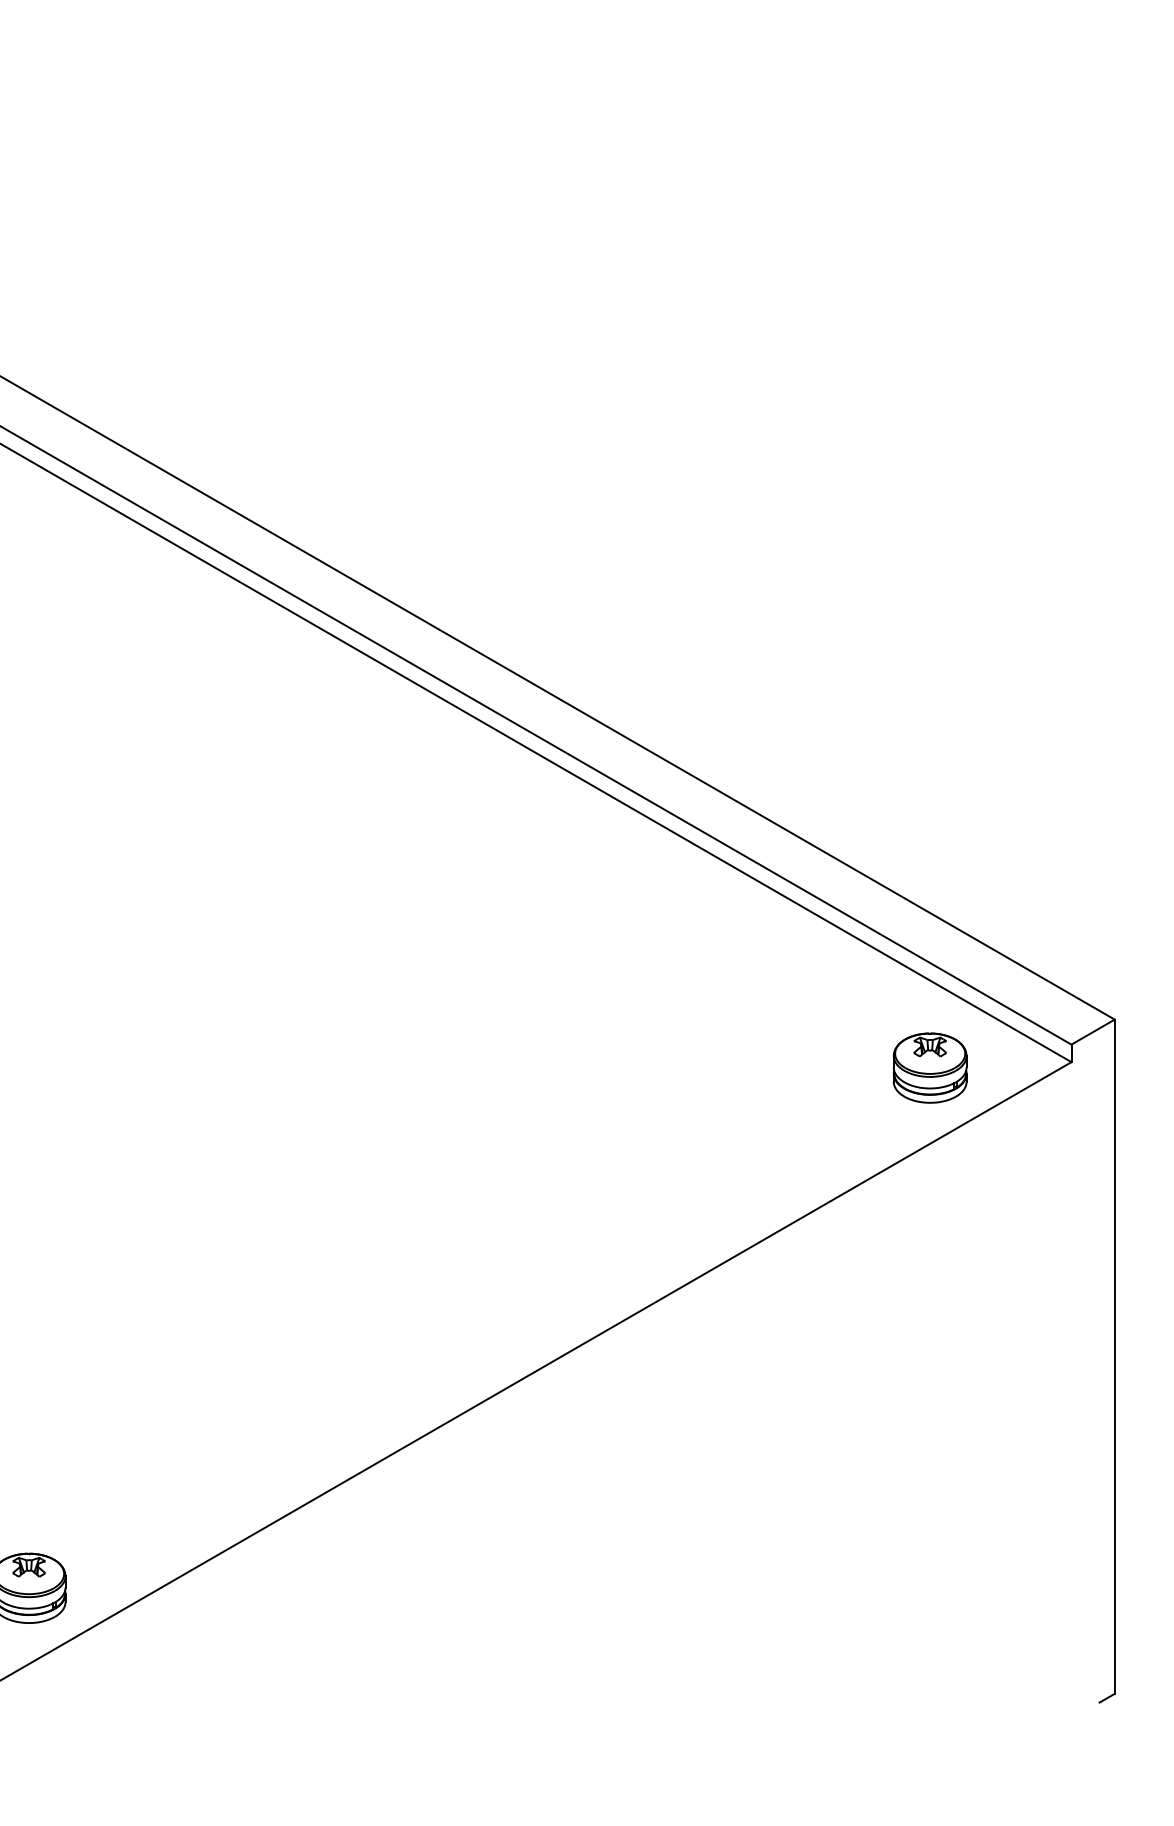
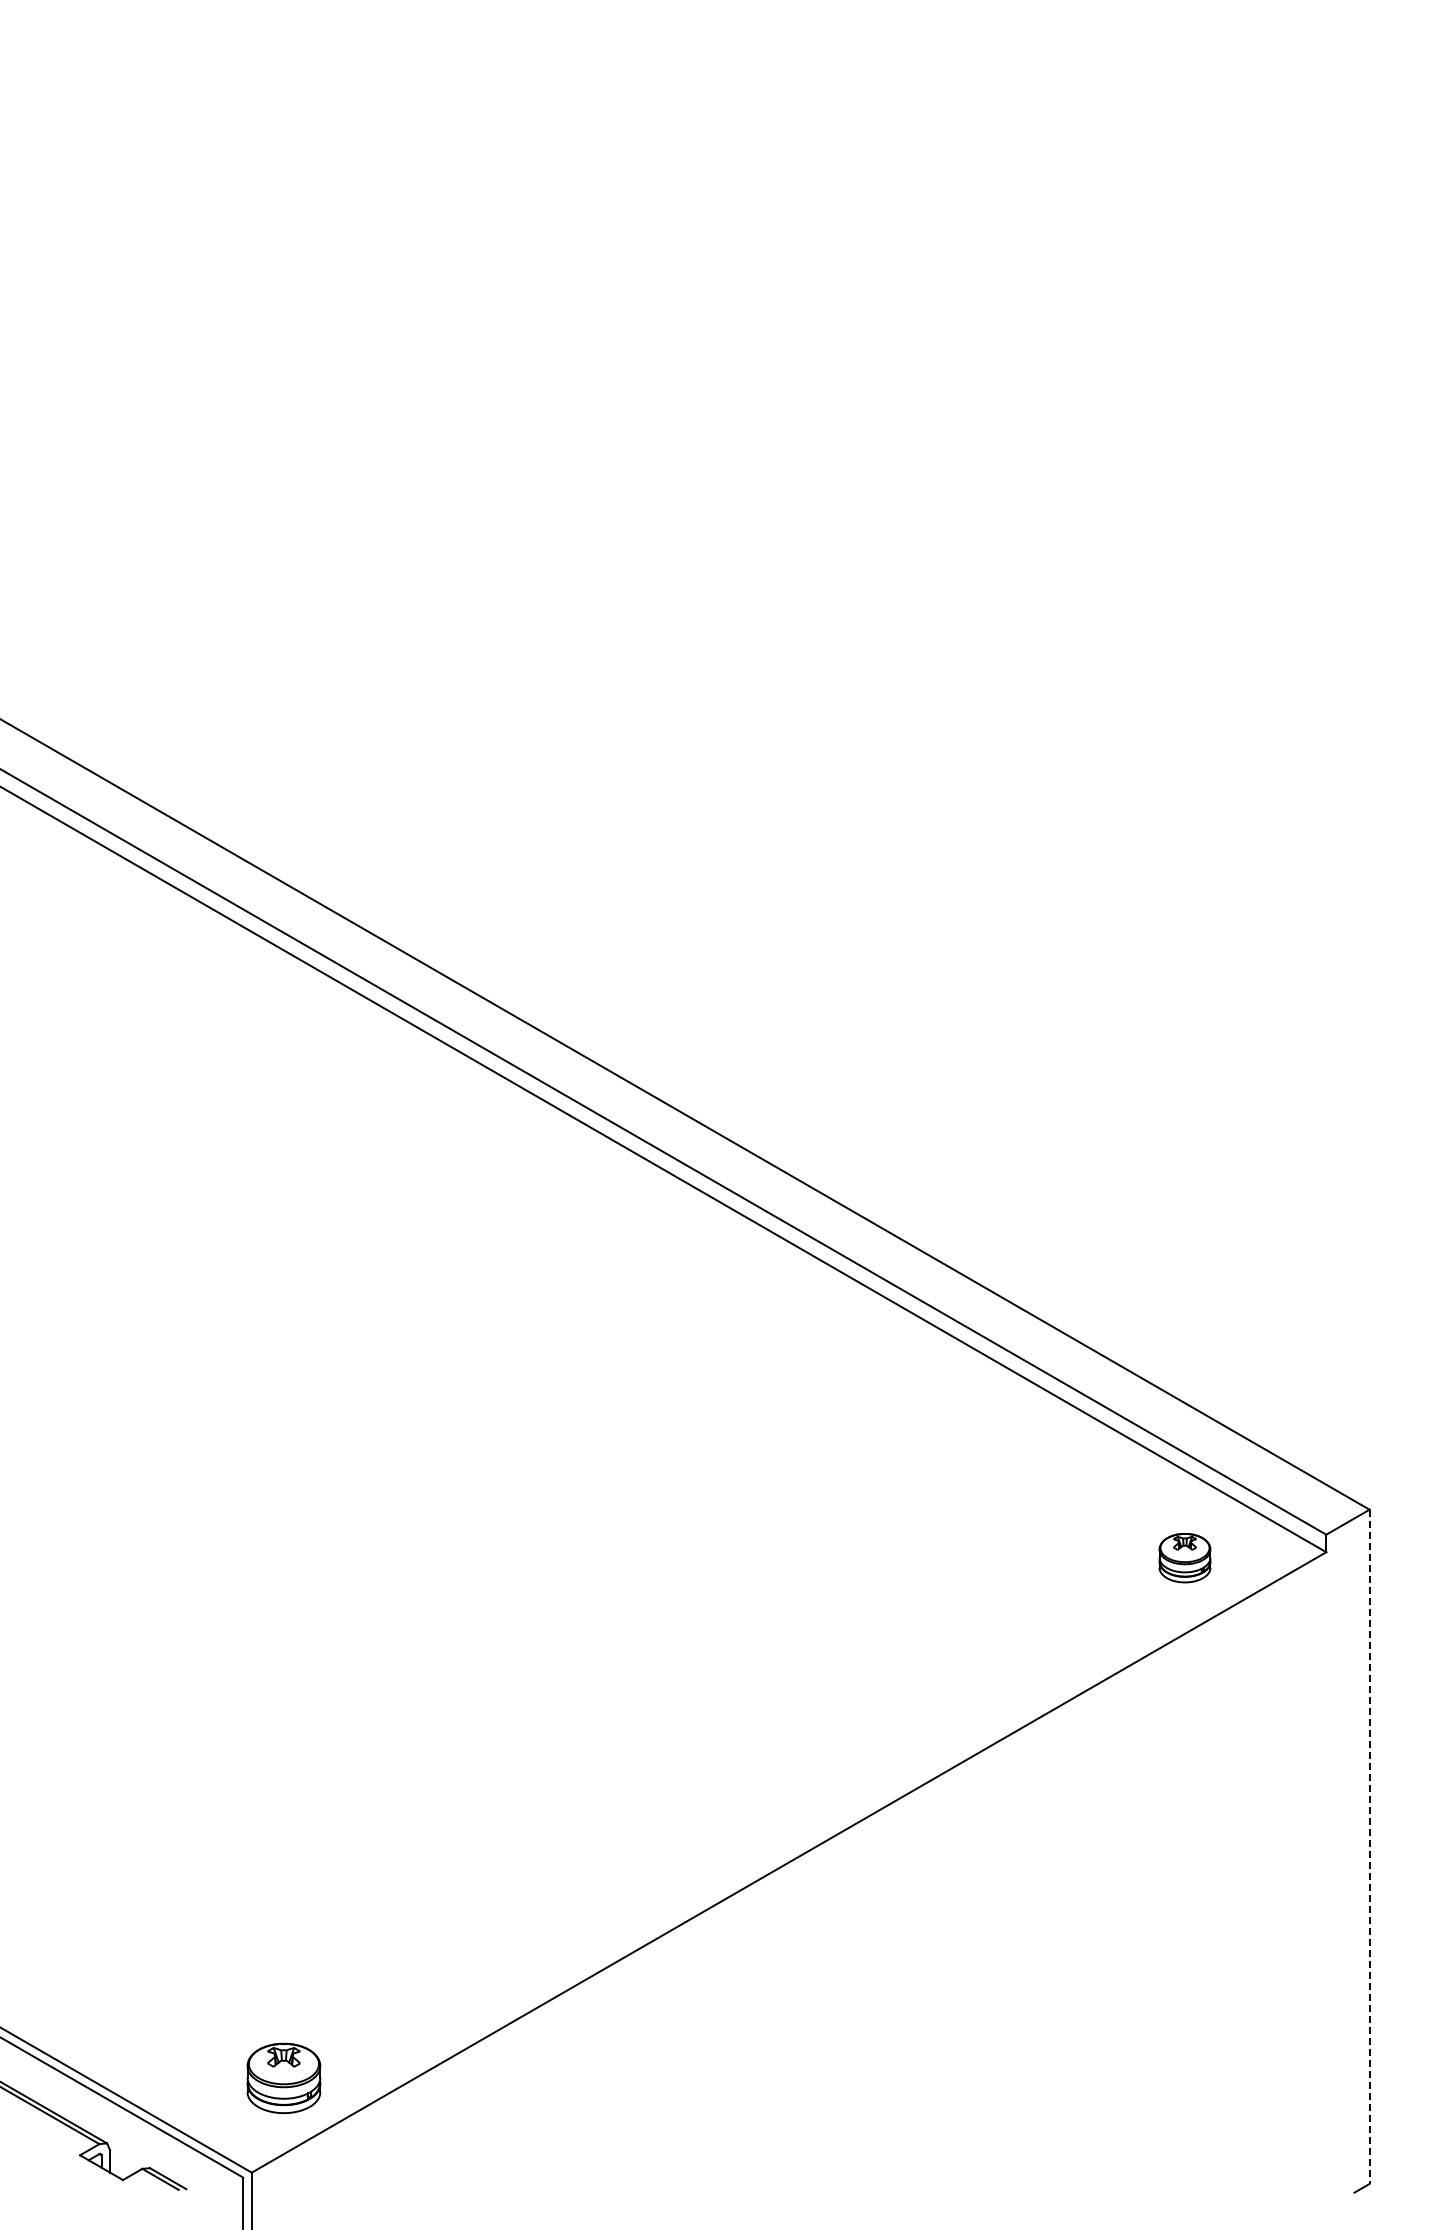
part: (929, 1067) -> (1184, 1557), size x0.7
line: (1114, 1357) -> (1369, 1847), solid -> dashed

